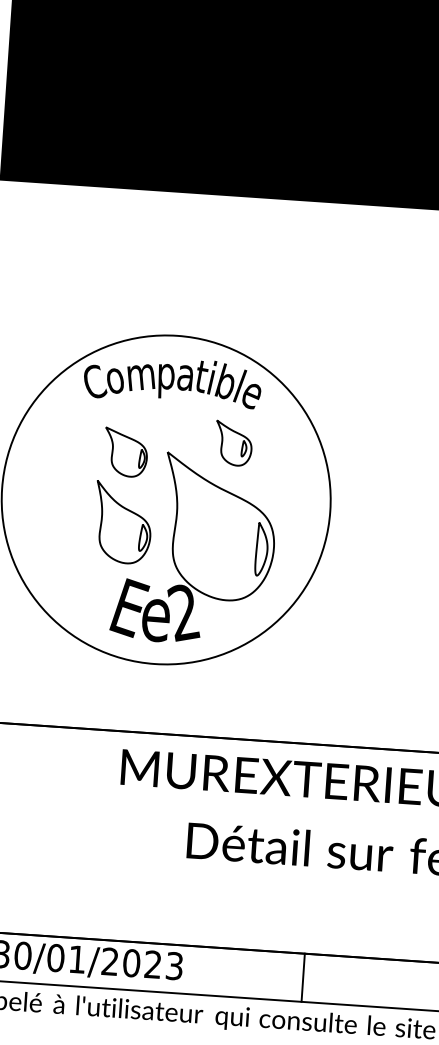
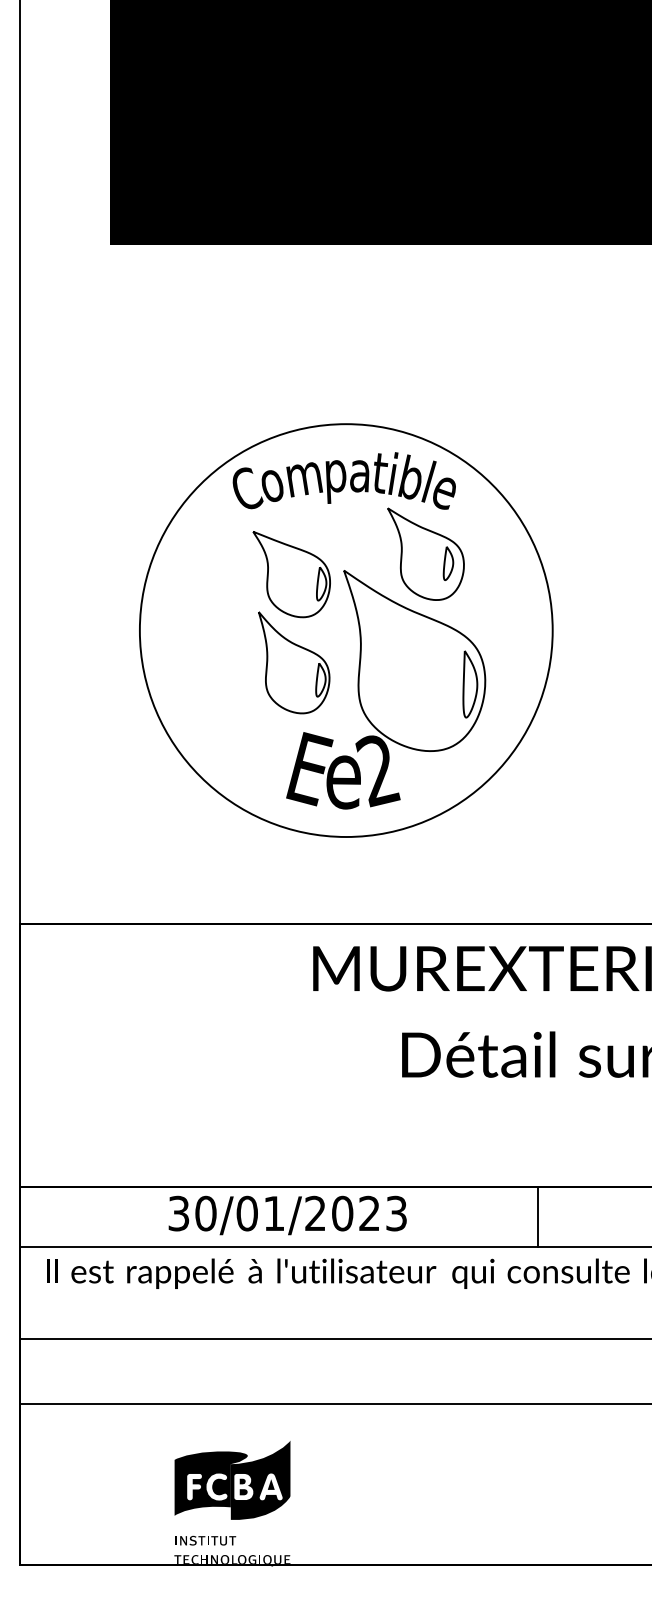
part: (233, 442) -> (425, 553), size x1.67
part: (125, 452) -> (291, 574), size x1.43
line: (303, 977) -> (537, 1216), moved

